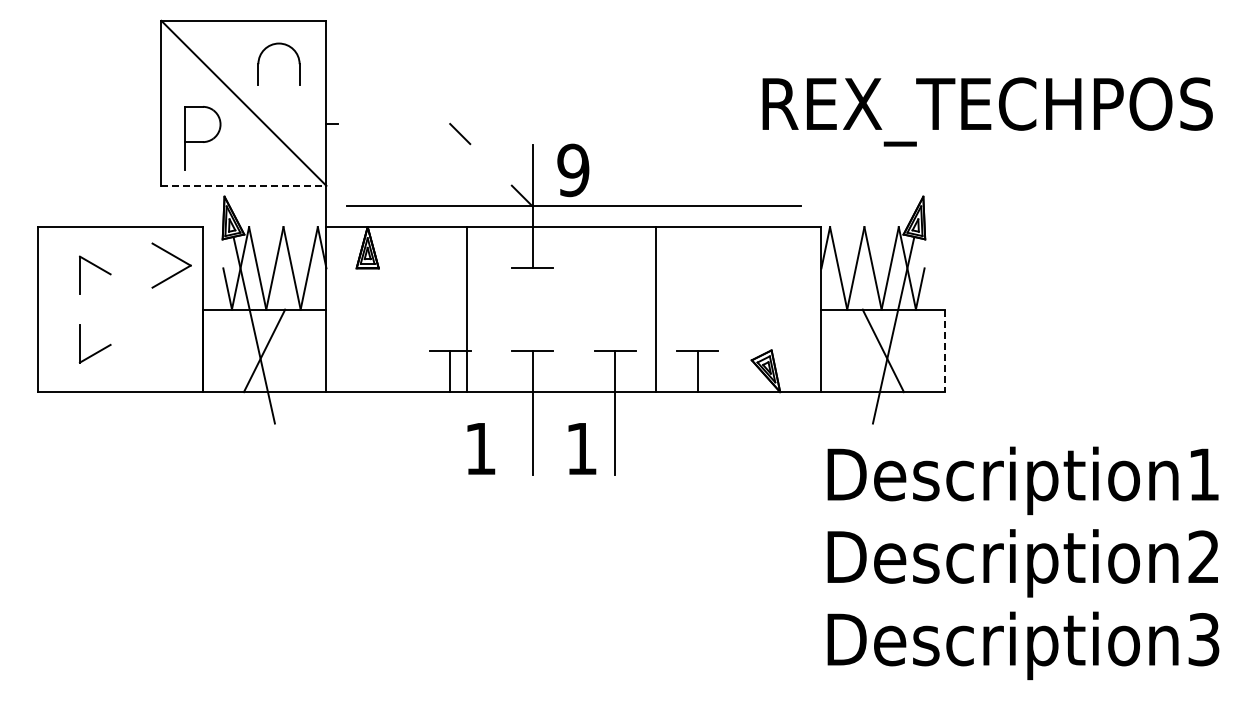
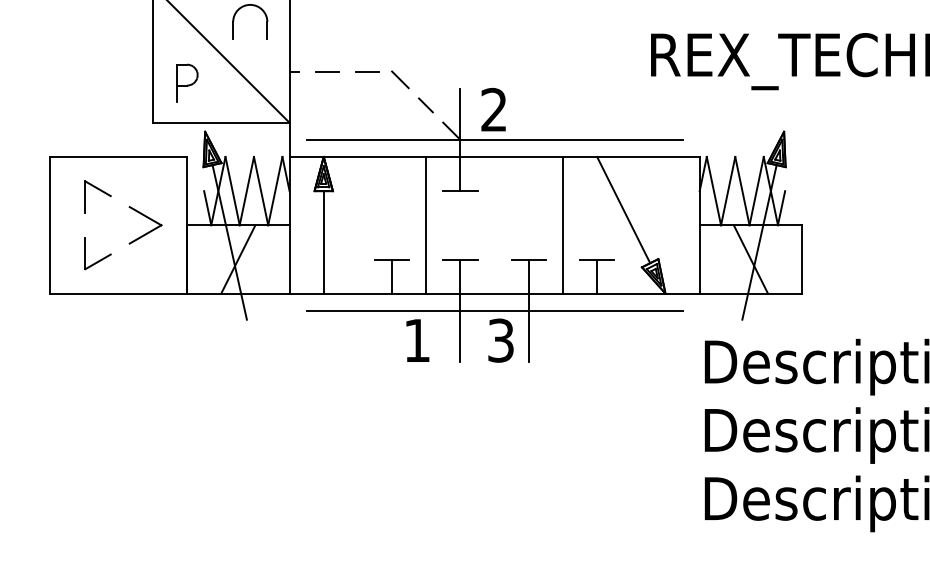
line: (372, 124) -> (327, 71), added
line: (420, 124) -> (367, 71), added
part: (202, 137) -> (186, 82), size x0.71
line: (490, 164) -> (425, 105), added
text: (573, 170) -> (494, 110), 9 -> 2
line: (243, 185) -> (220, 122), dashed -> solid
part: (174, 257) -> (147, 218), moved
line: (729, 291) -> (623, 210), added
line: (467, 309) -> (426, 225), moved
line: (367, 330) -> (323, 242), added
line: (945, 351) -> (802, 260), dashed -> solid
line: (573, 412) -> (494, 310), added
text: (581, 448) -> (500, 340), 1 -> 3

